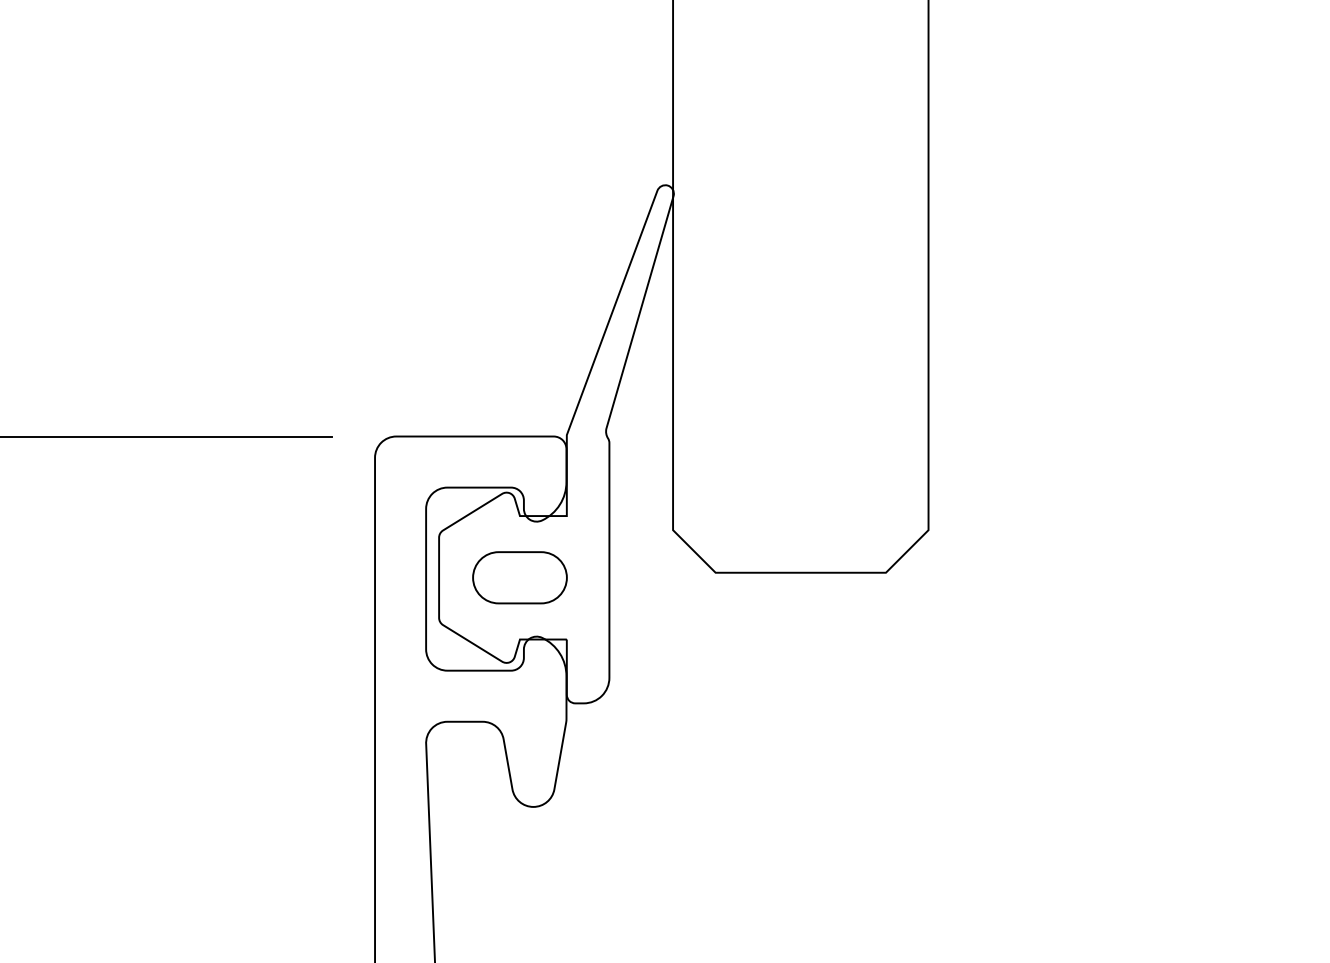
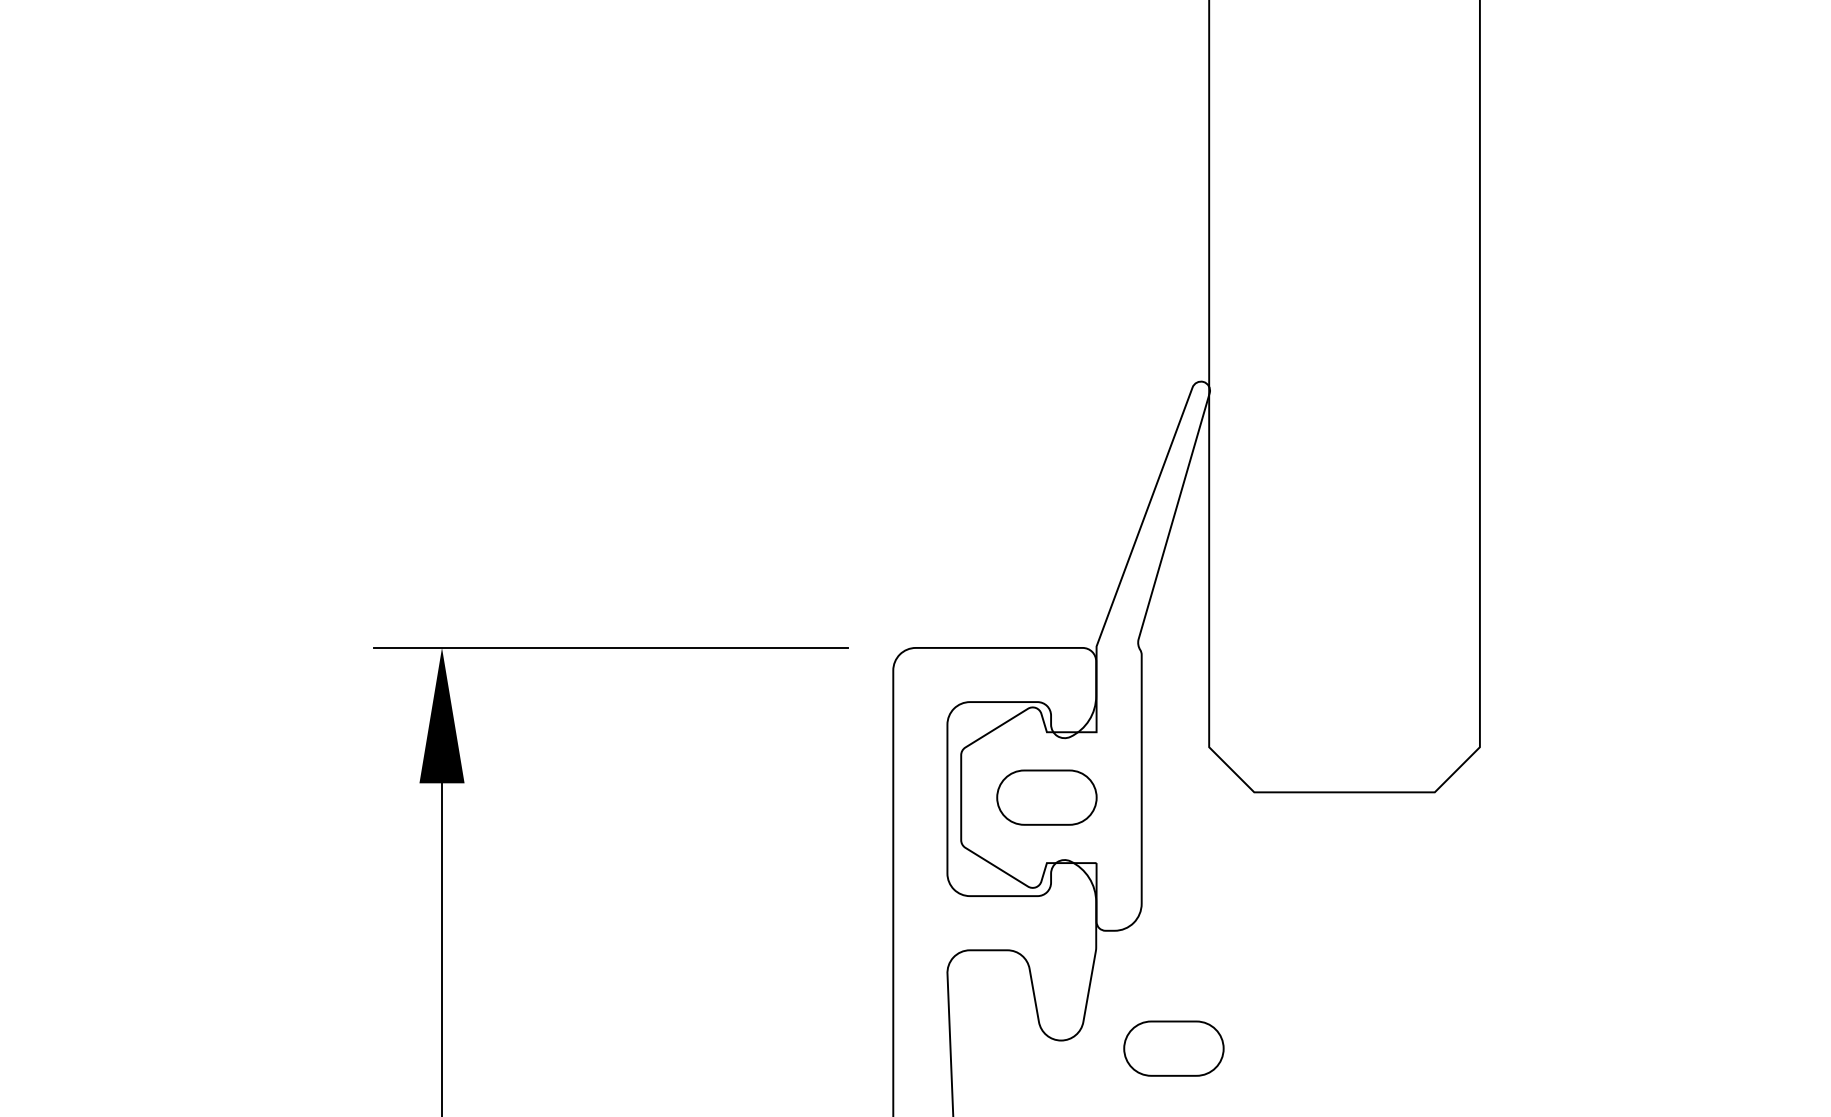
part: (639, 814) -> (1173, 1048), added

